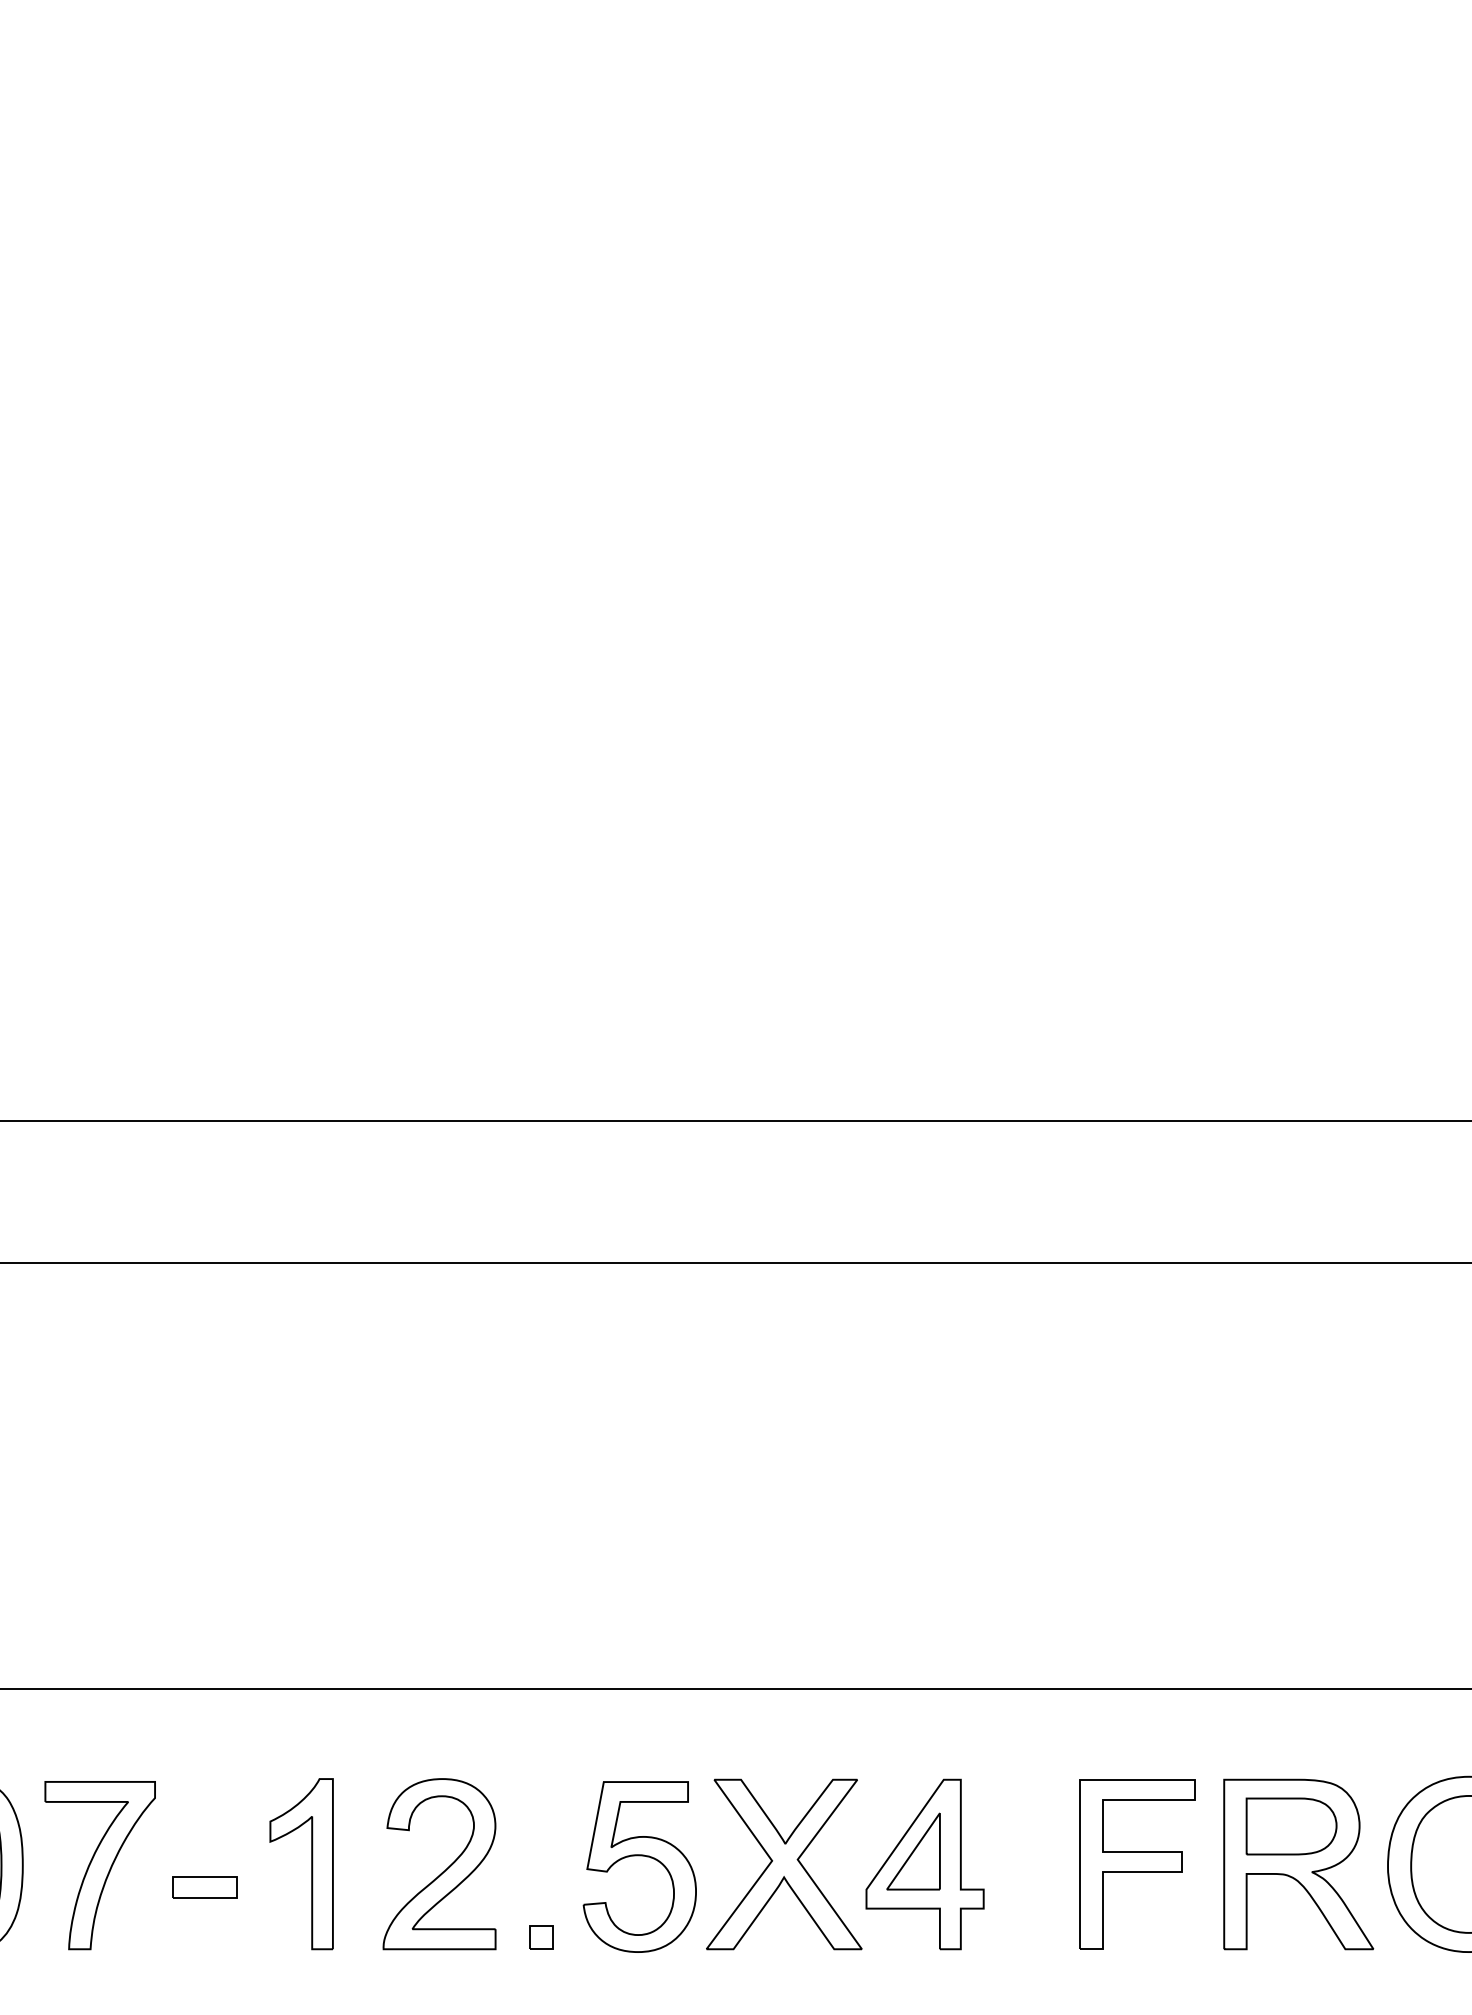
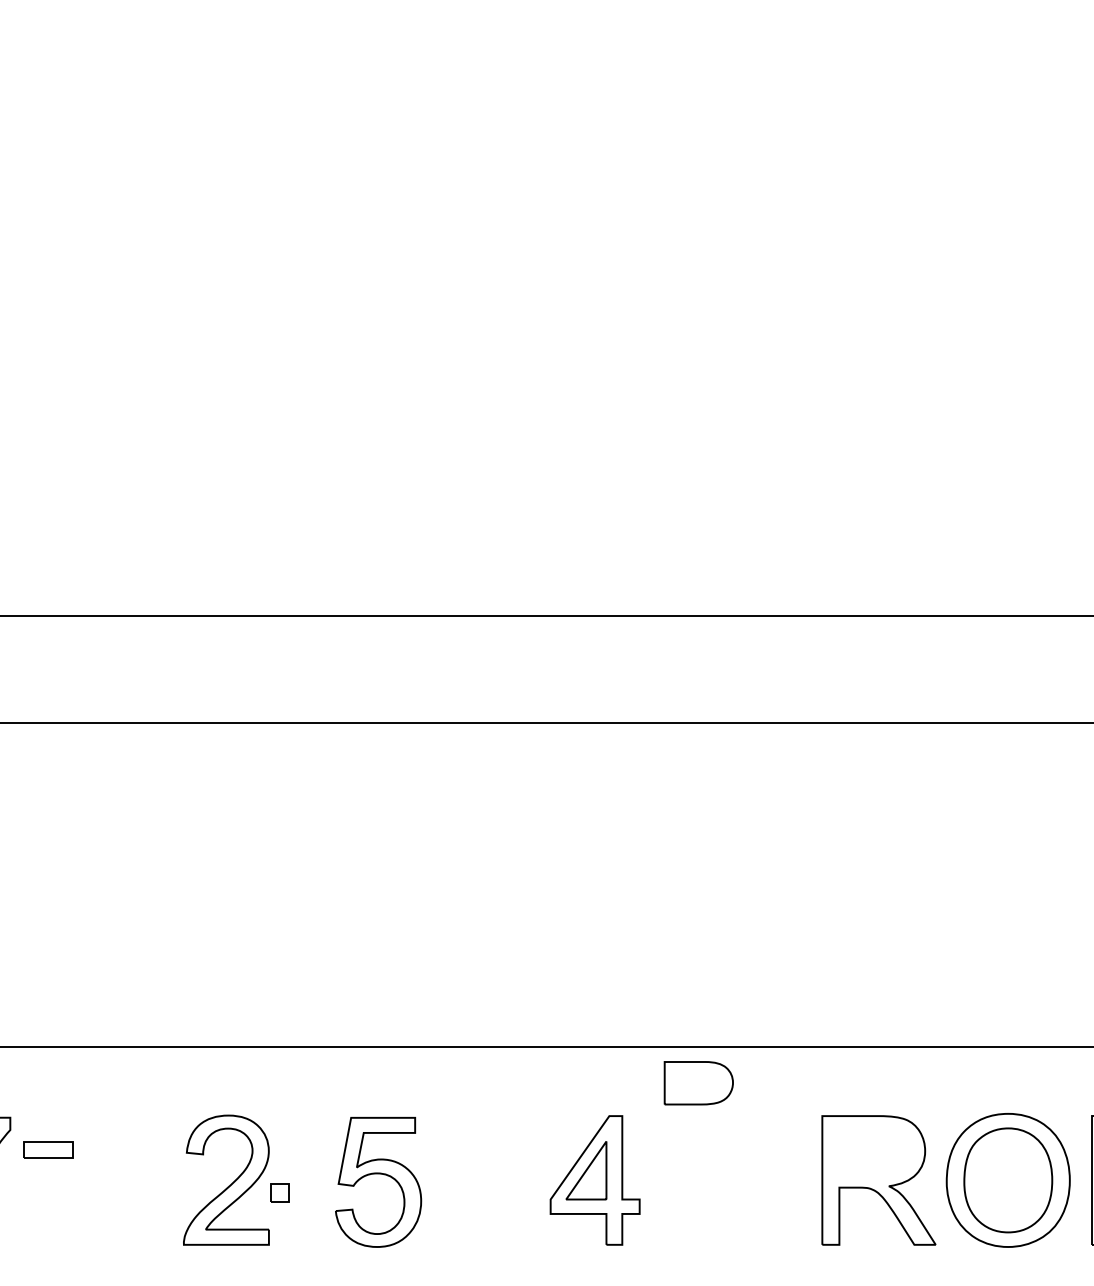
part: (1291, 1826) -> (698, 1083), moved
part: (311, 1864) -> (129, 1180), removed
part: (784, 1864) -> (488, 1180), removed
part: (1137, 1864) -> (756, 1180), removed
part: (204, 1887) -> (47, 1150), moved
part: (541, 1937) -> (280, 1193), moved

